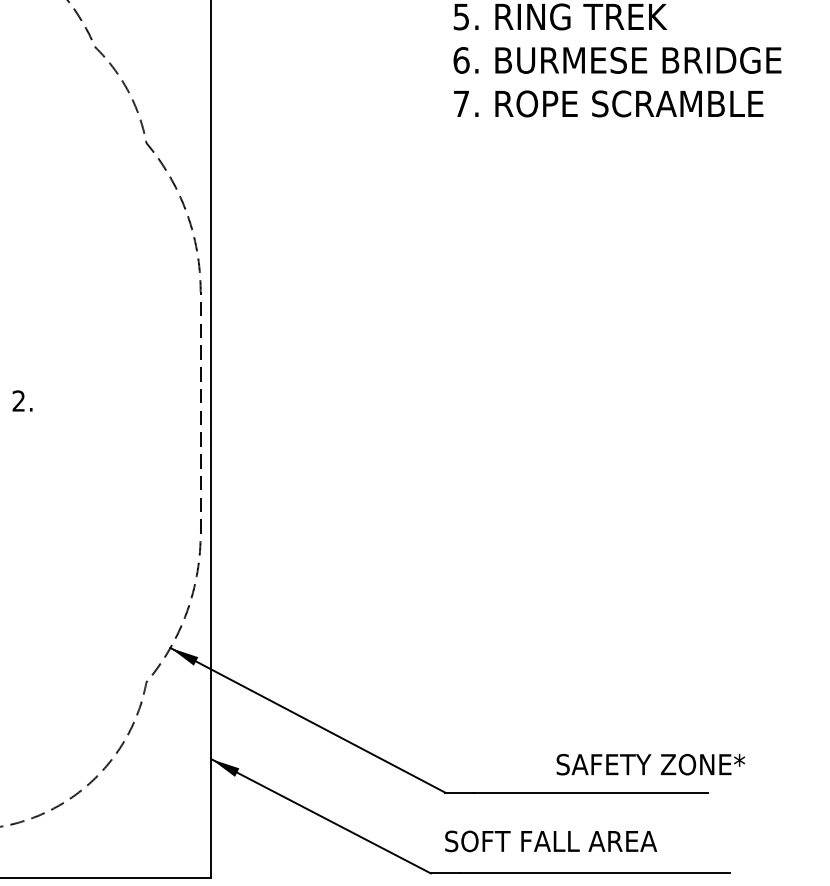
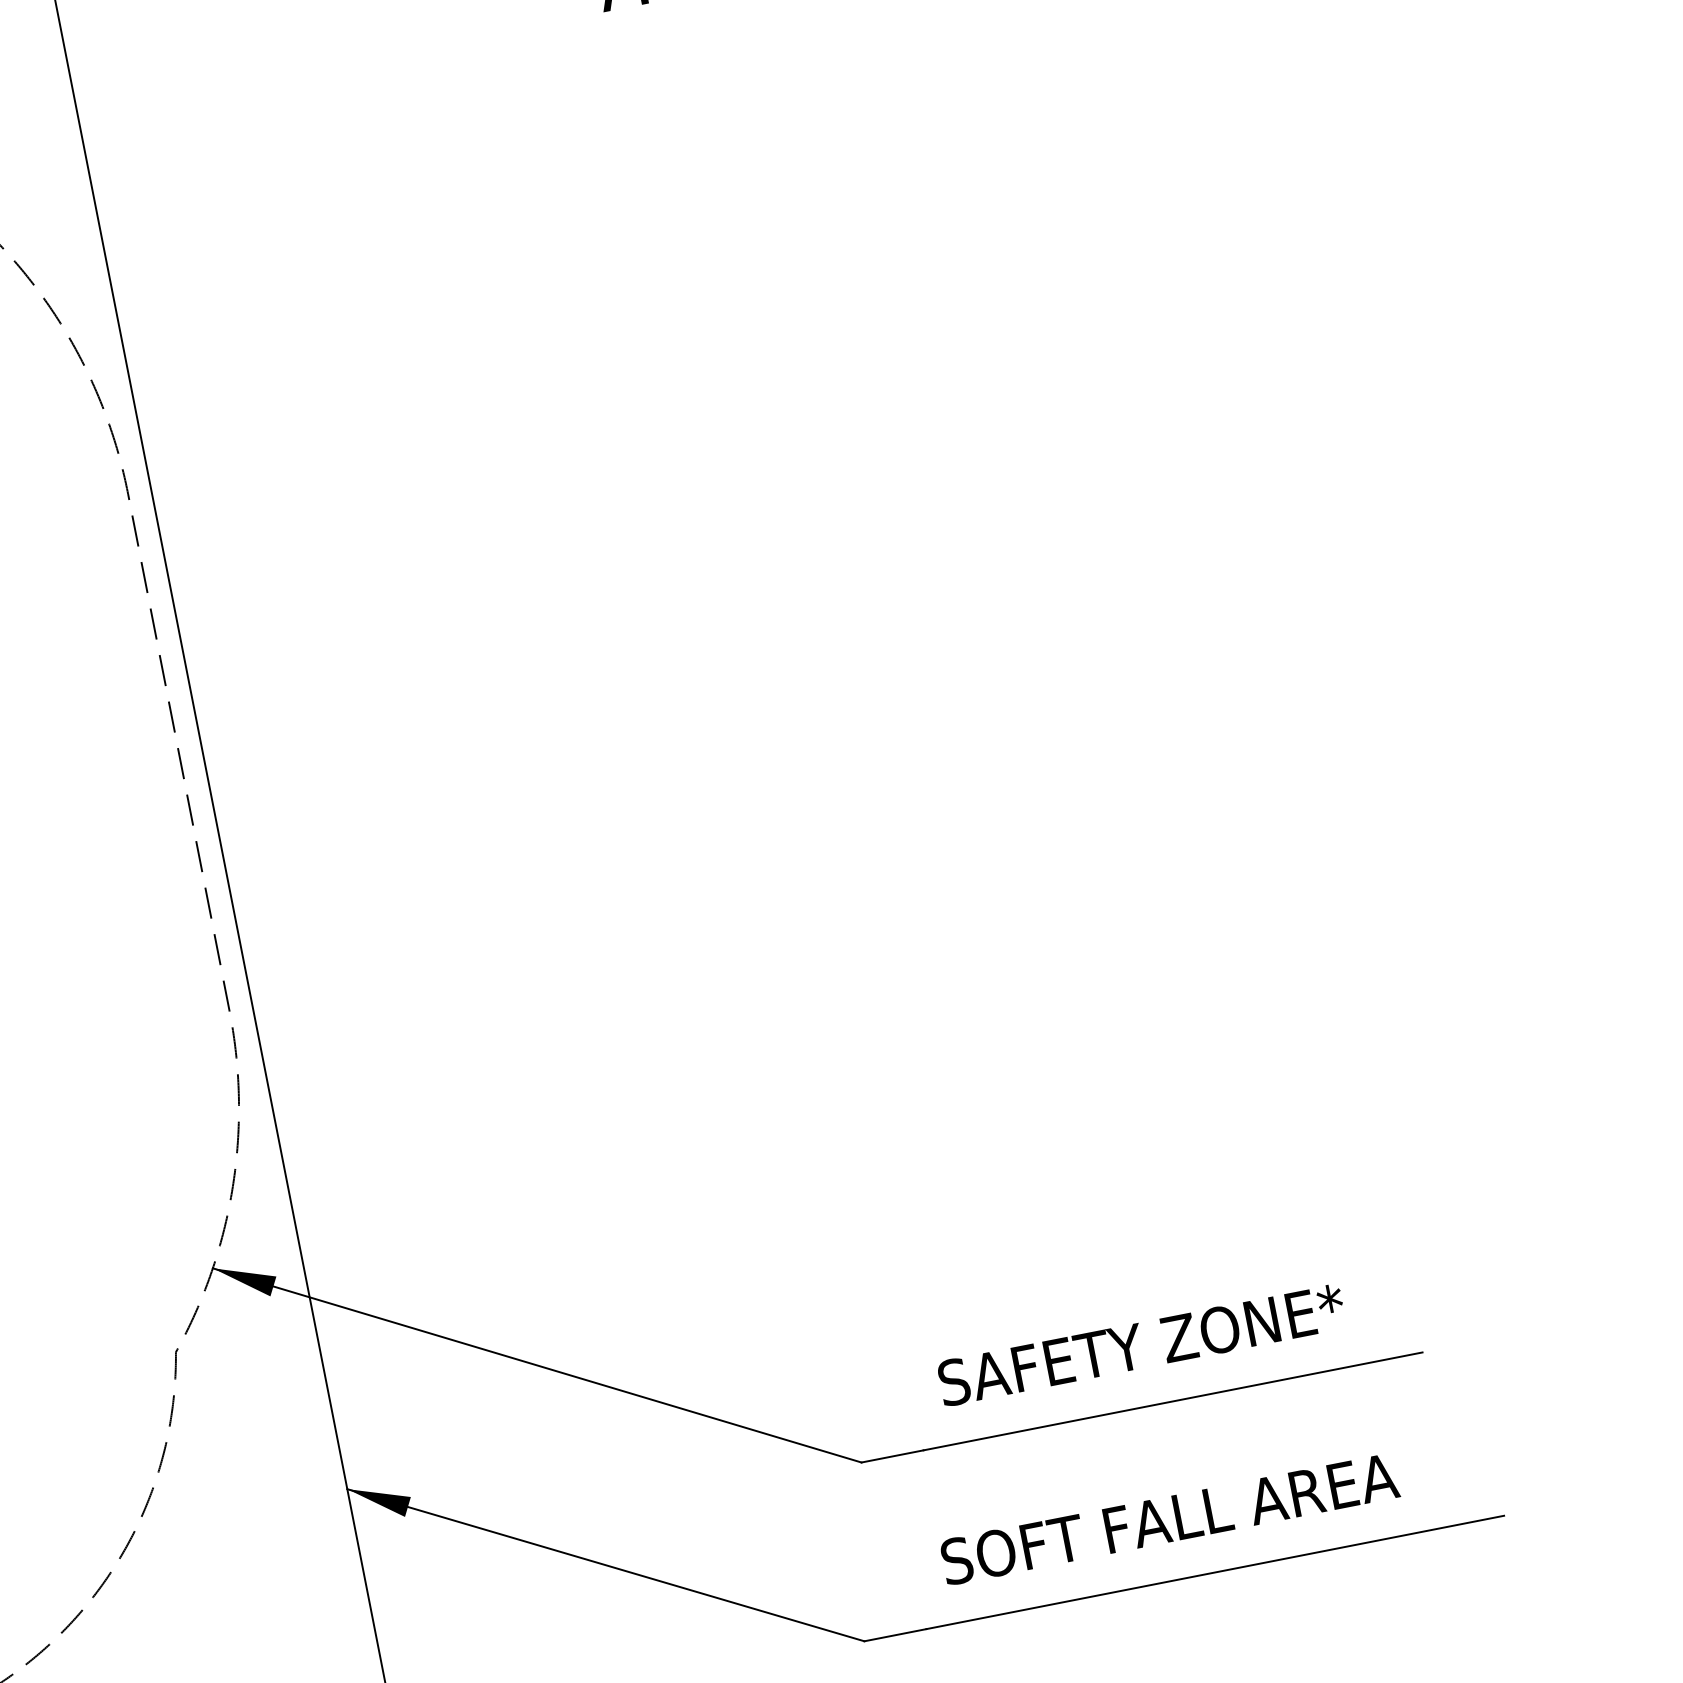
text: (650, 764) -> (1140, 1345), moved
text: (551, 841) -> (1170, 1519), moved

